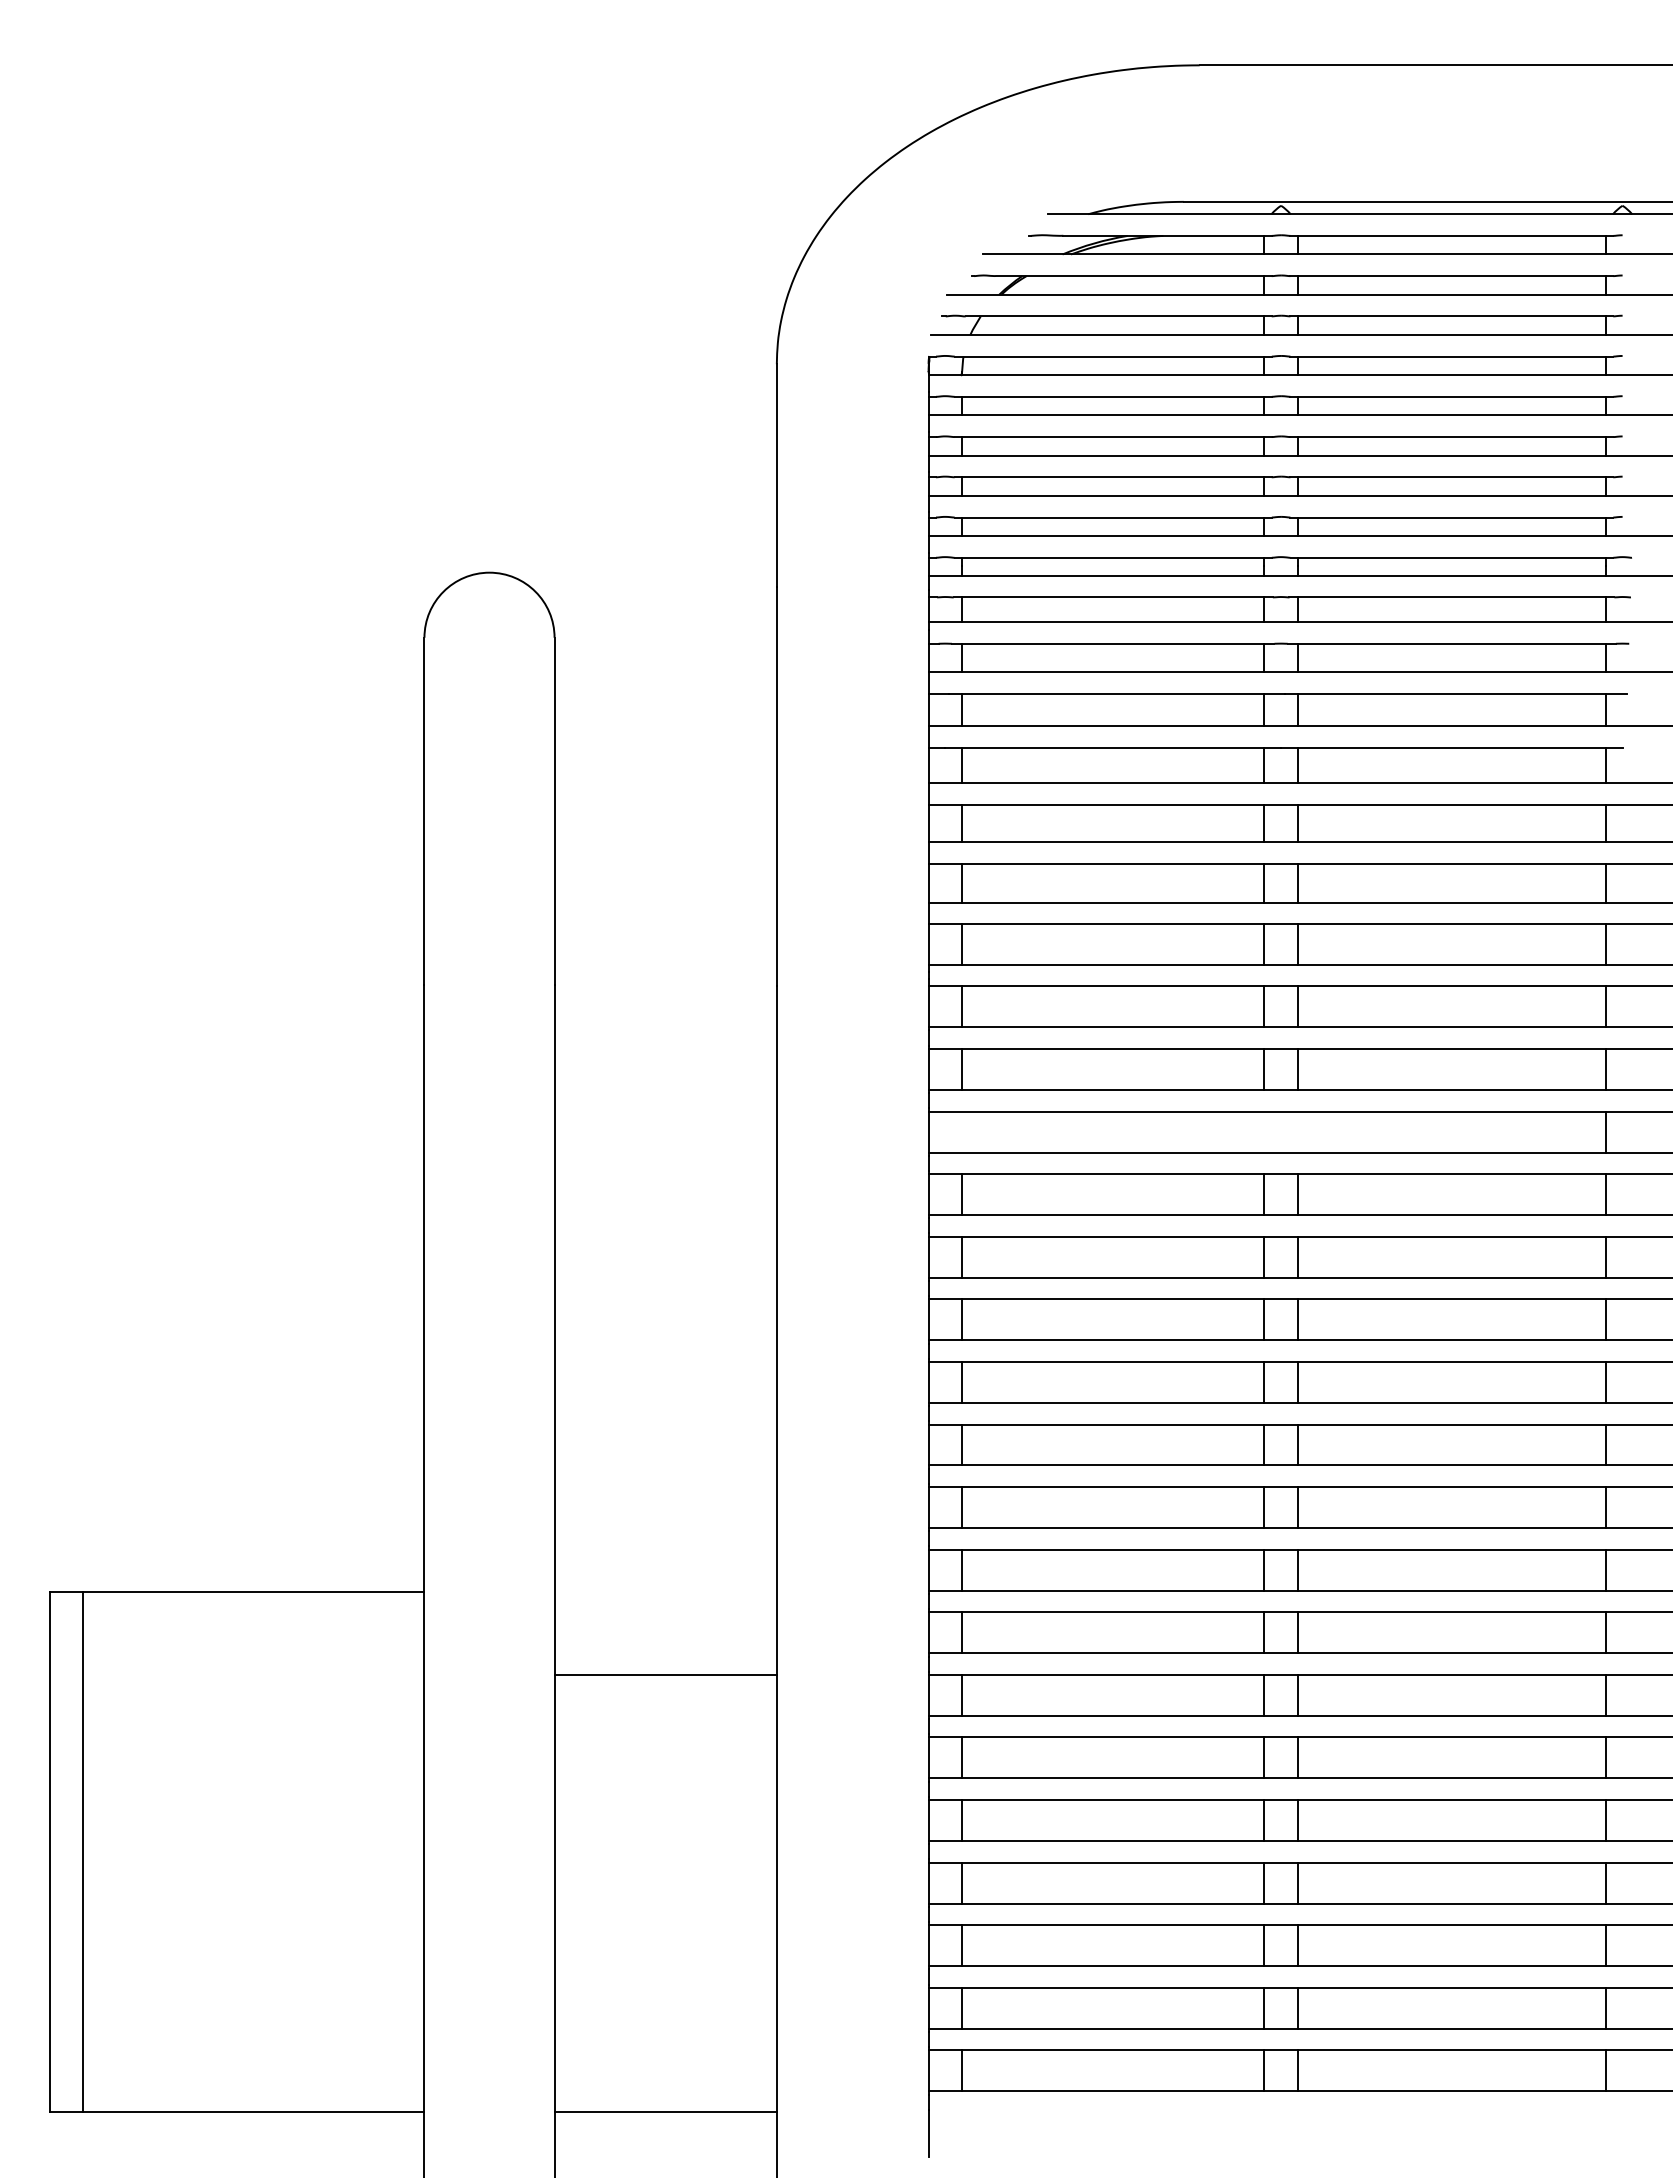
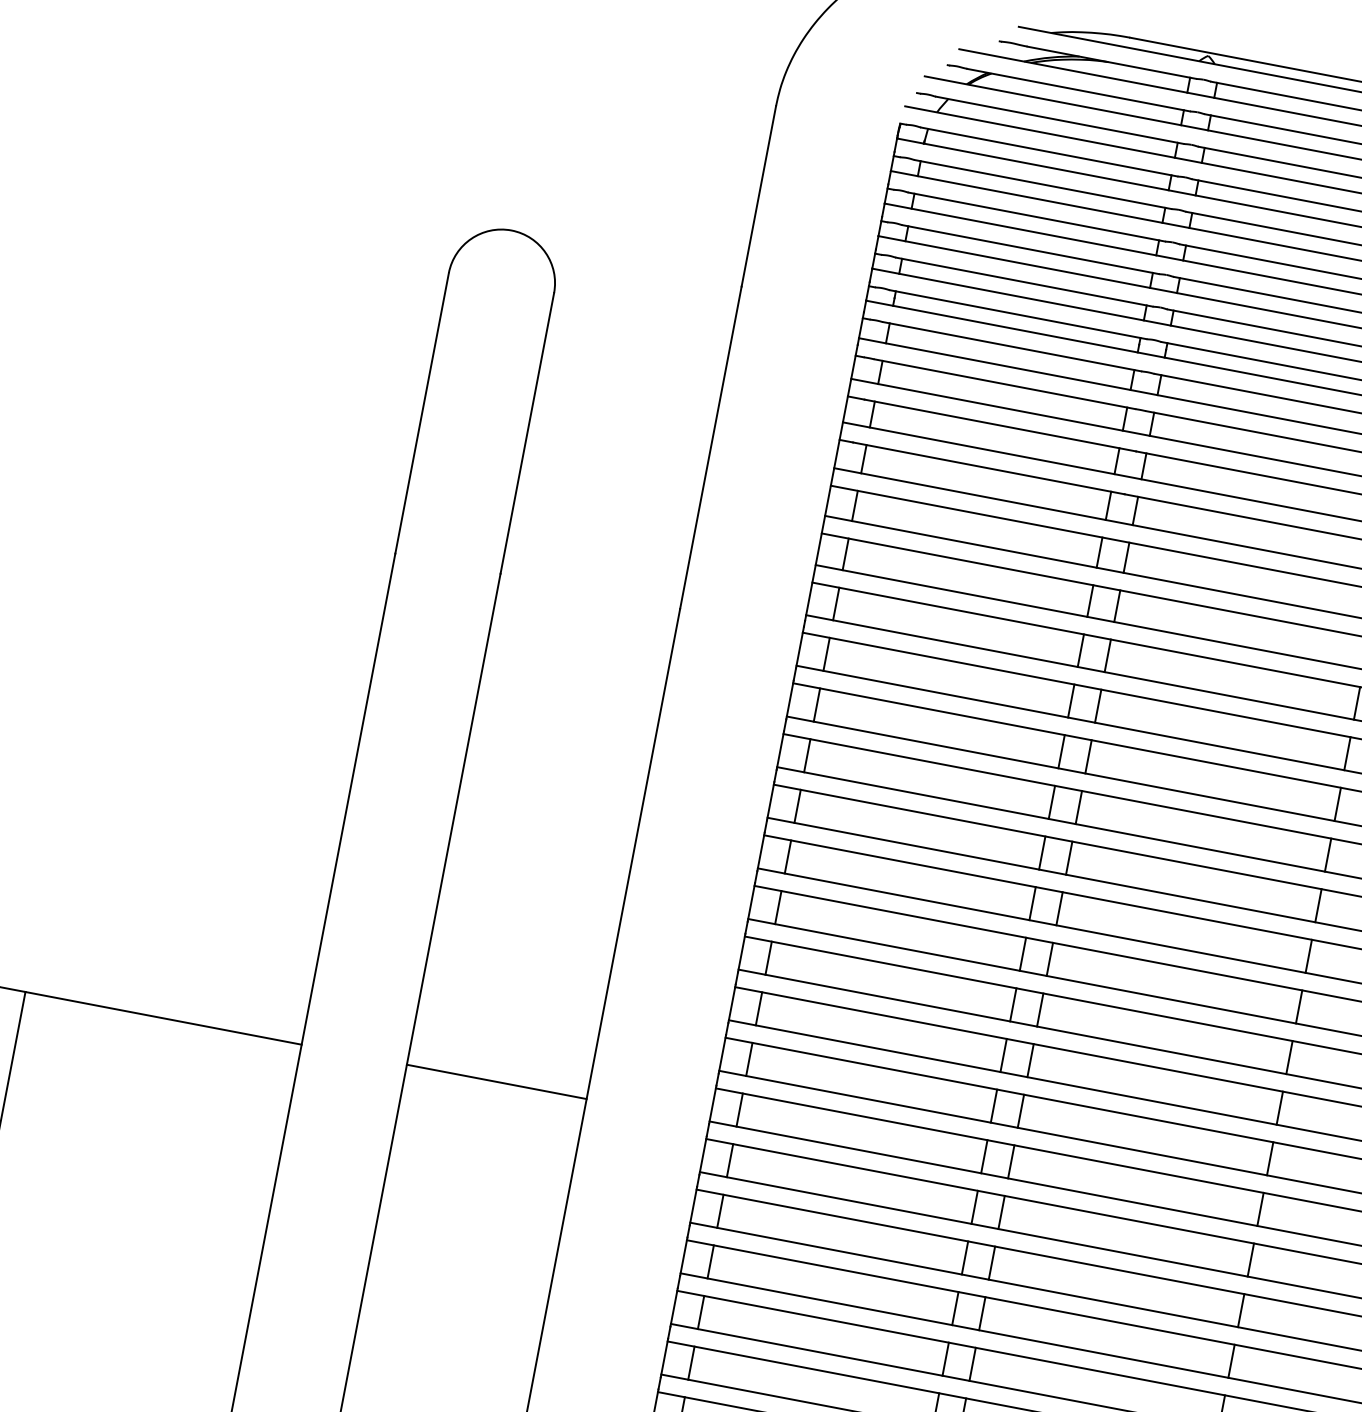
line: (961, 1131) -> (807, 755), added
line: (1264, 1131) -> (1052, 801), added
line: (1297, 1131) -> (1078, 807), added
line: (665, 1674) -> (496, 1081), moved

